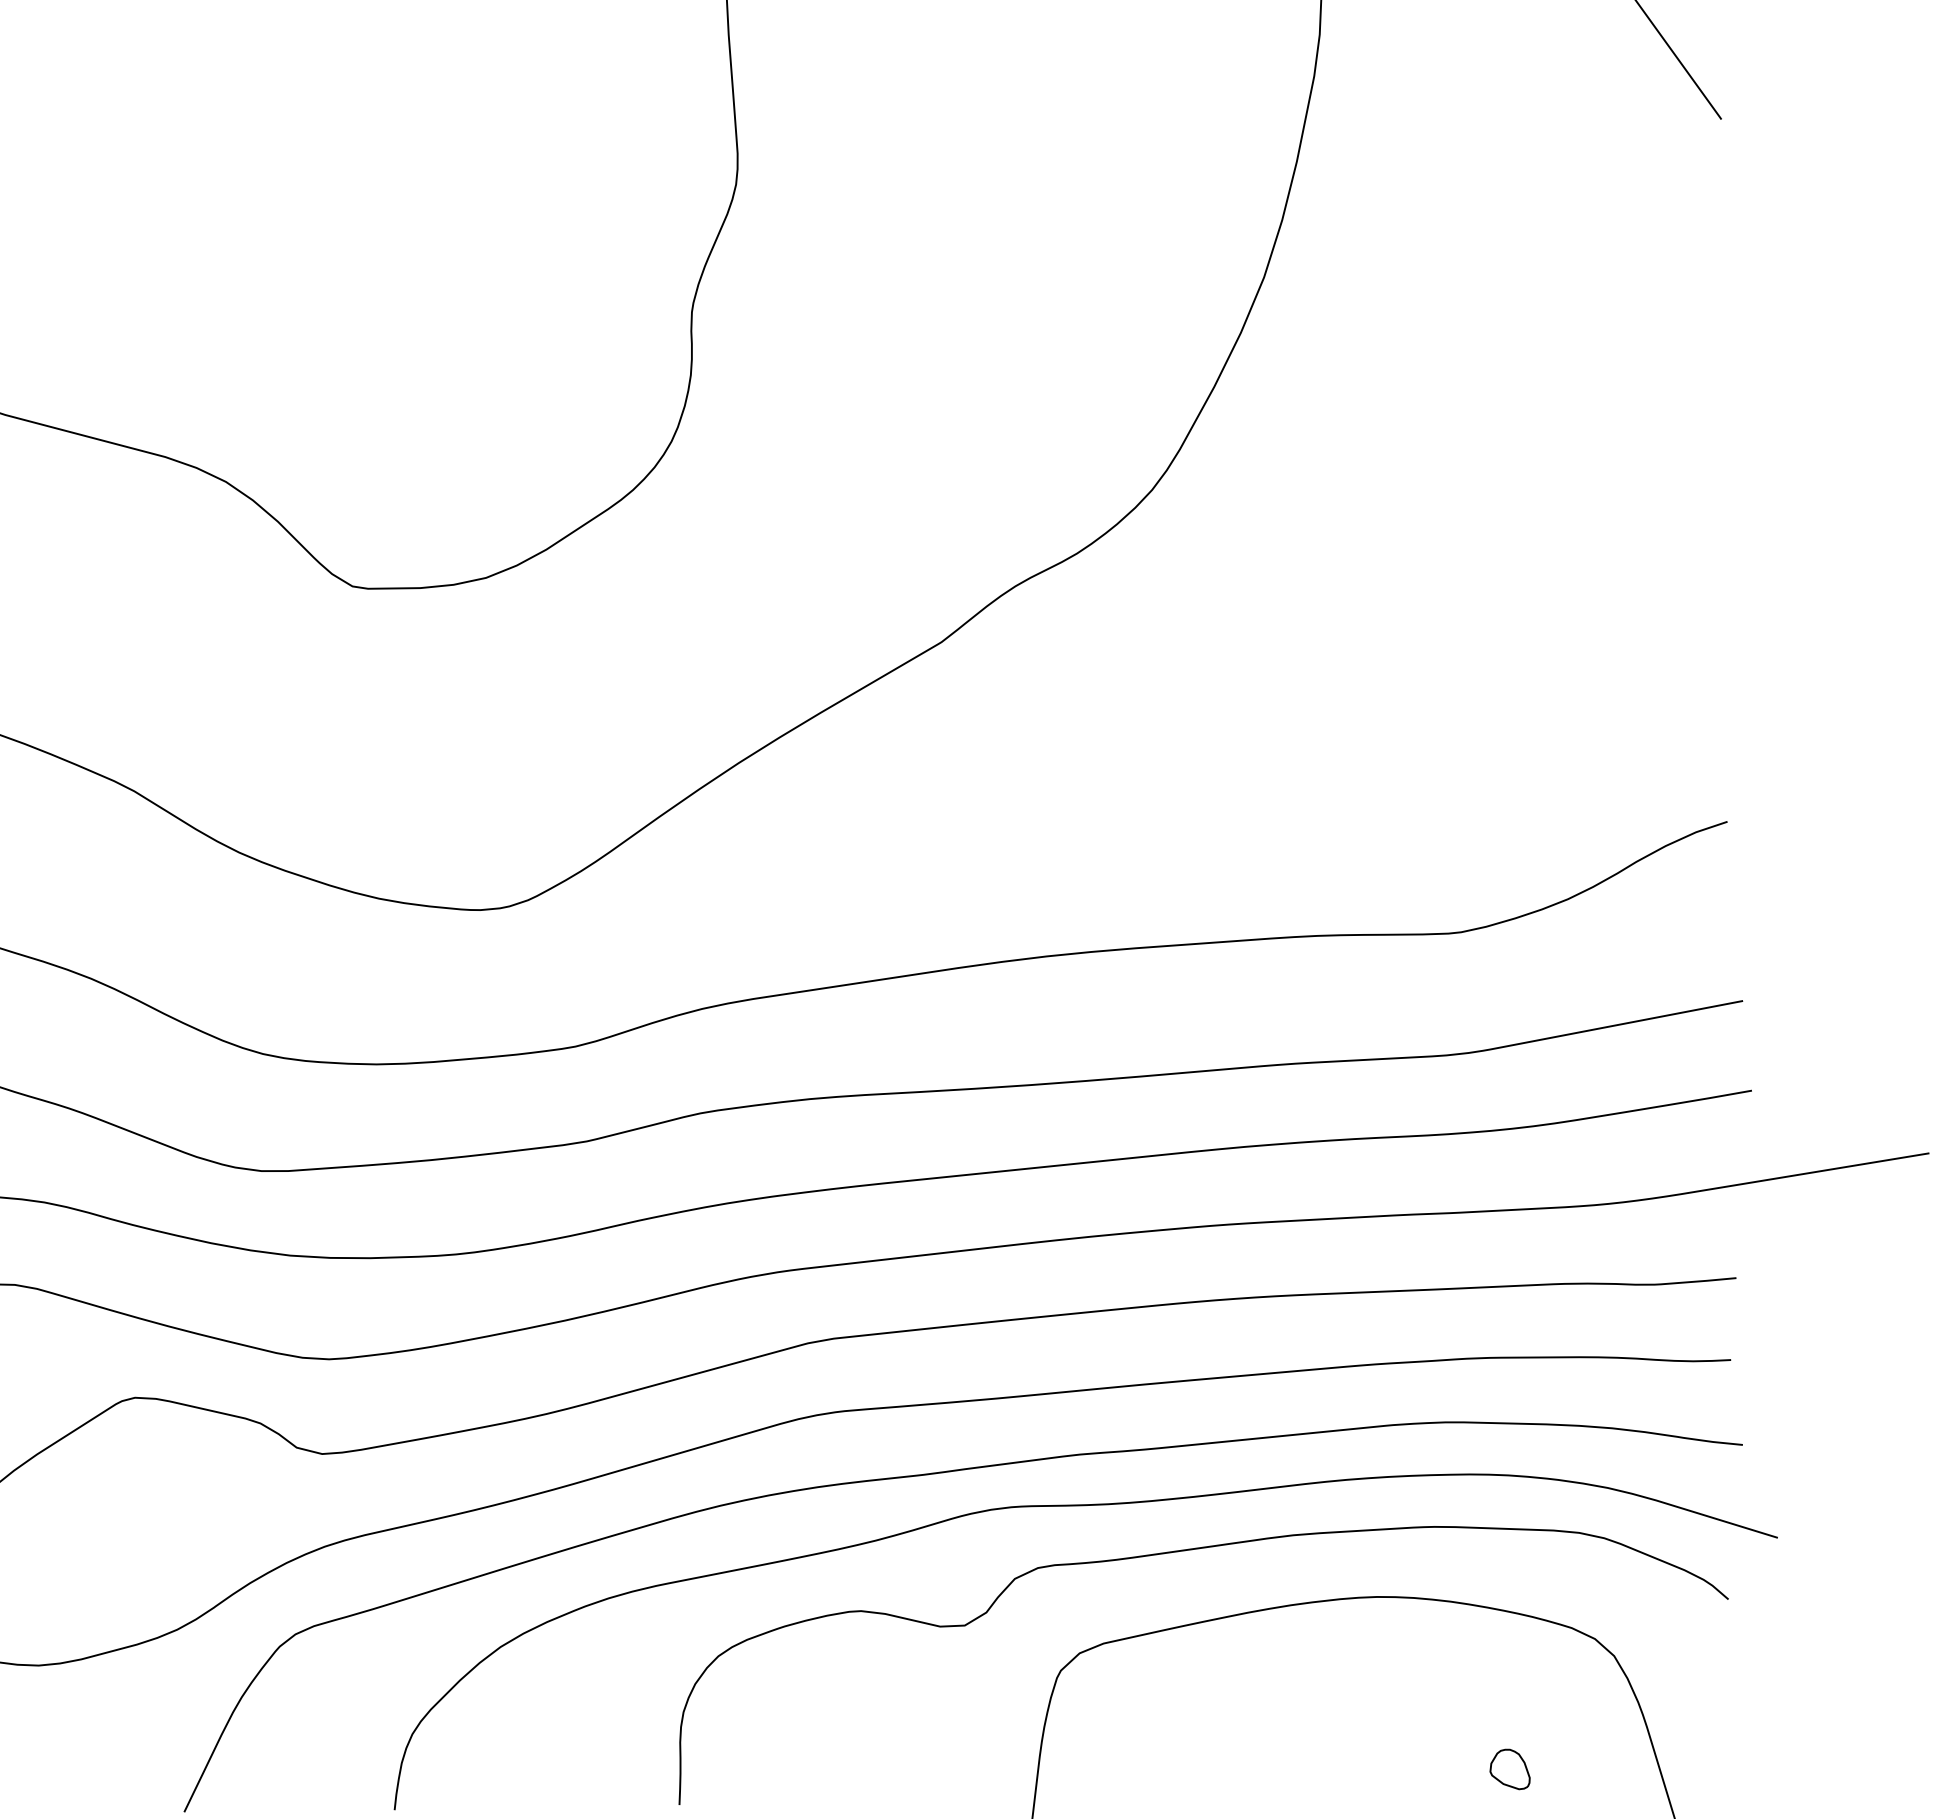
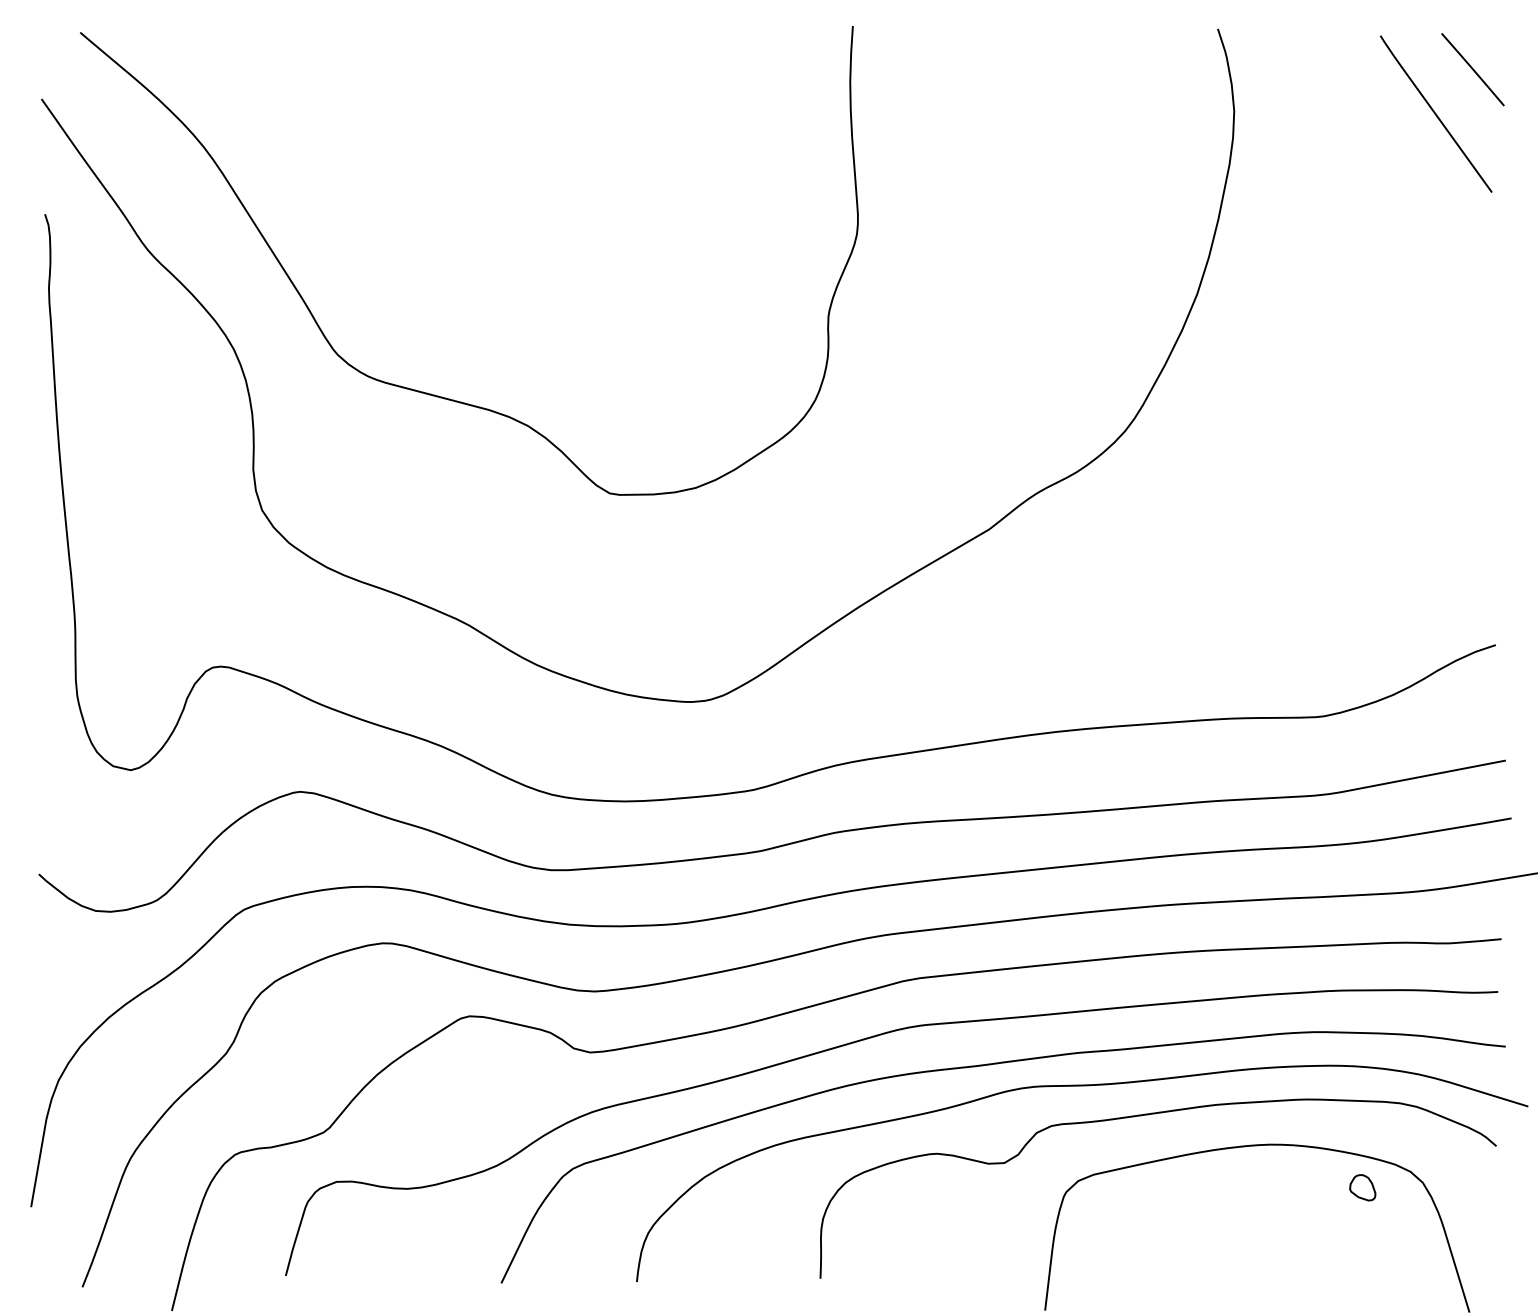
part: (1509, 1768) -> (1362, 1187), moved

